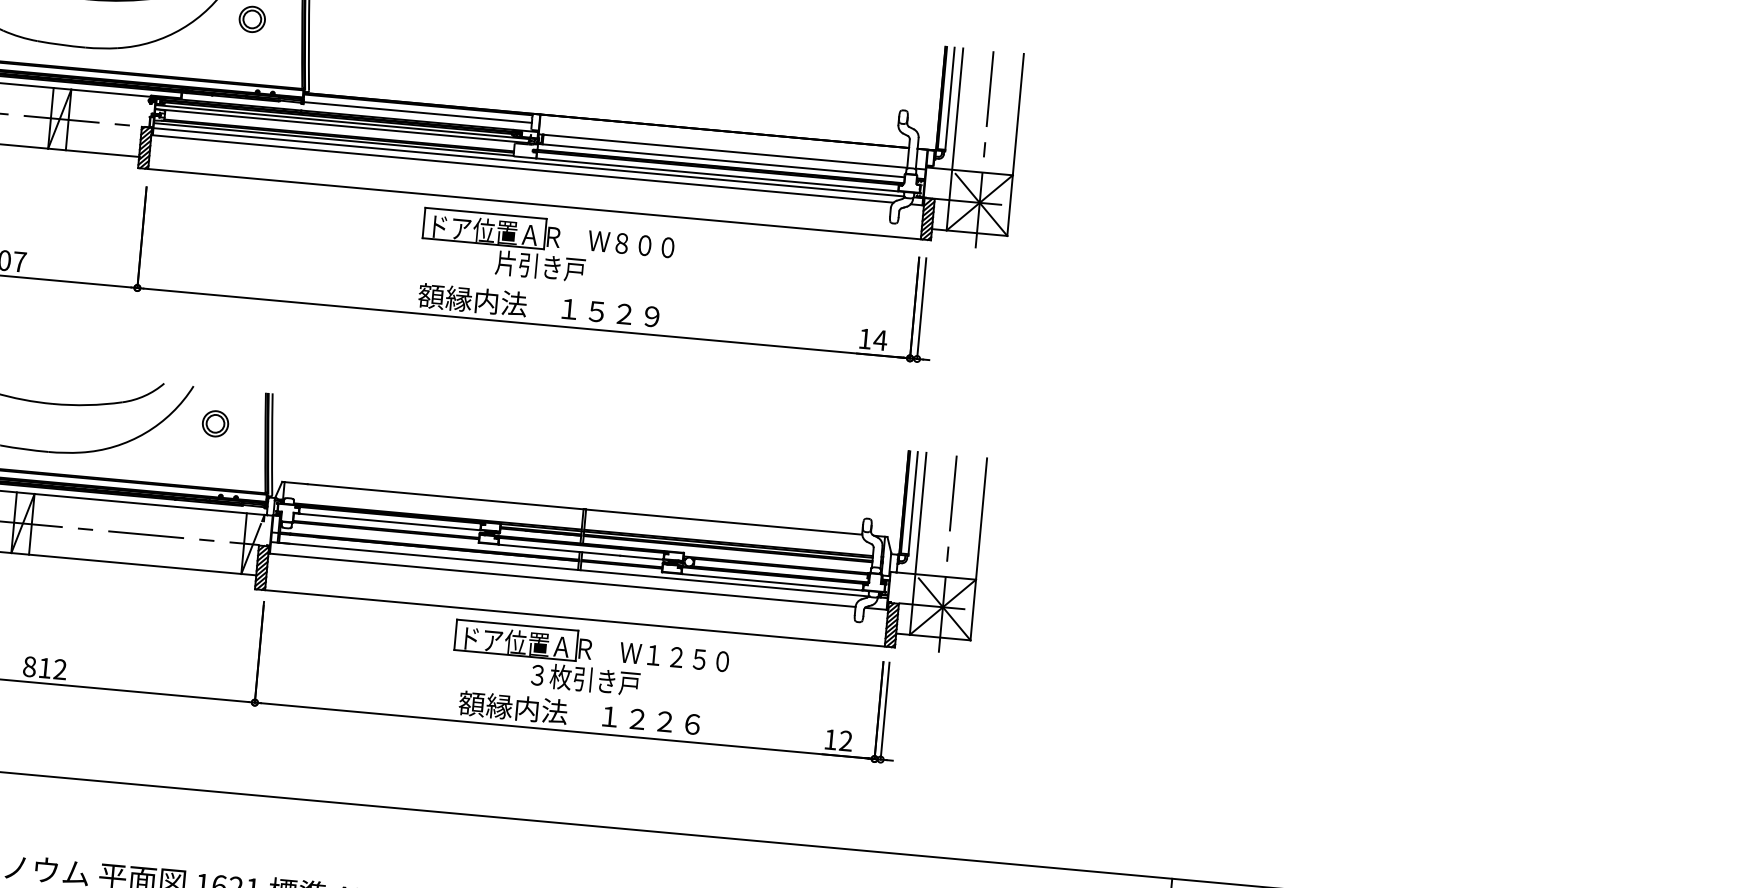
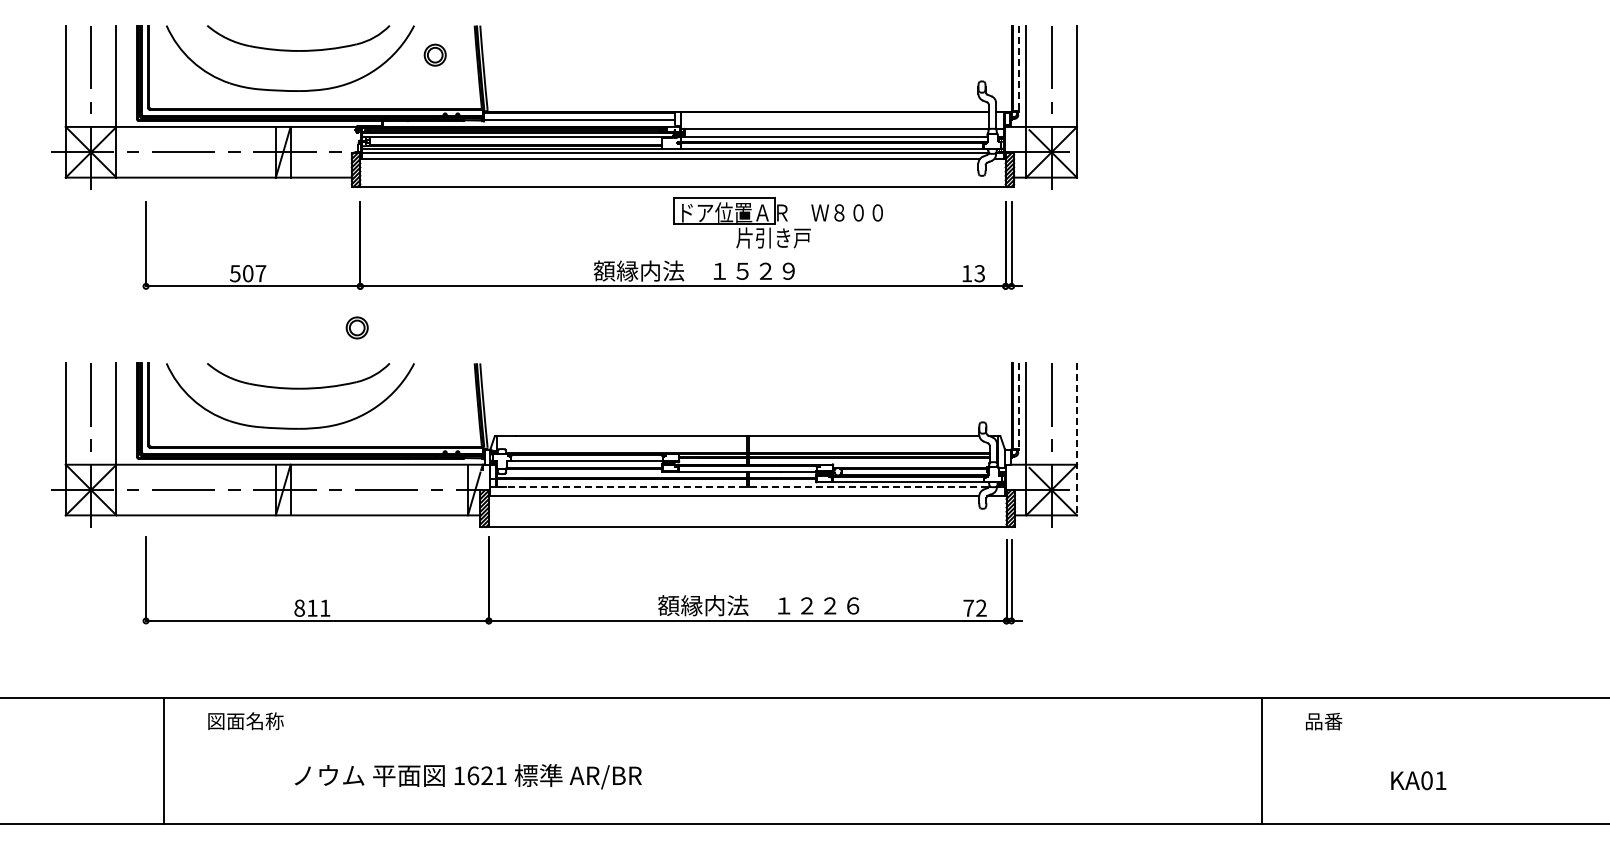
line: (950, 100) -> (1019, 69), solid -> dashed
part: (546, 248) -> (777, 222), moved
text: (880, 340) -> (979, 273), 14 -> 13
part: (214, 423) -> (356, 327), moved
line: (913, 504) -> (1019, 407), solid -> dashed
line: (979, 549) -> (1077, 439), solid -> dashed
line: (574, 569) -> (743, 486), solid -> dashed
part: (590, 661) -> (763, 561), removed
text: (60, 668) -> (325, 607), 812 -> 811
text: (830, 738) -> (968, 607), 12 -> 72

